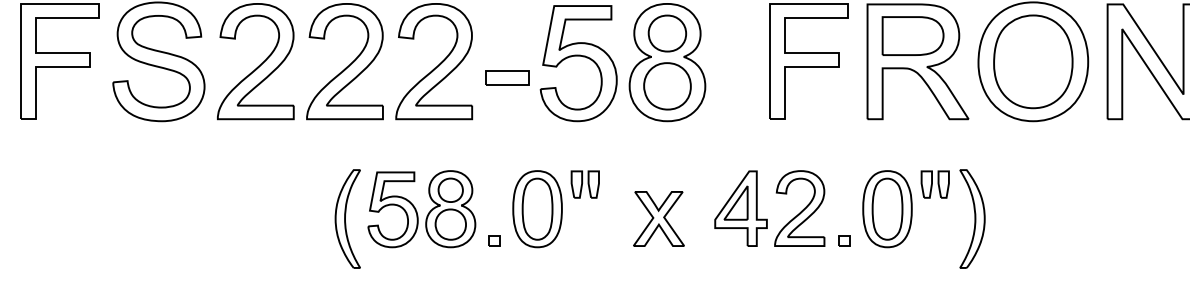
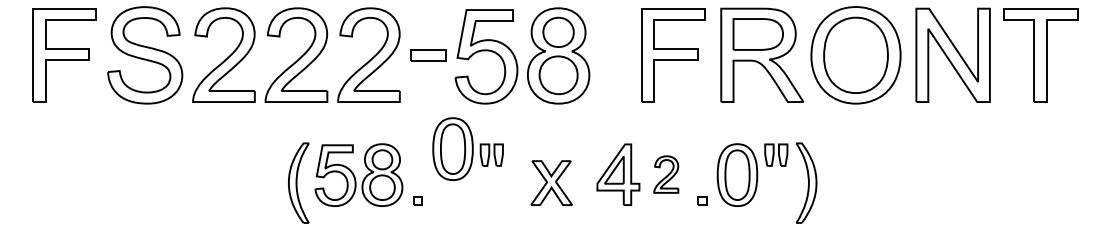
part: (507, 77) -> (428, 55), moved
part: (536, 208) -> (452, 148), moved
part: (800, 208) -> (666, 174), size x0.6

